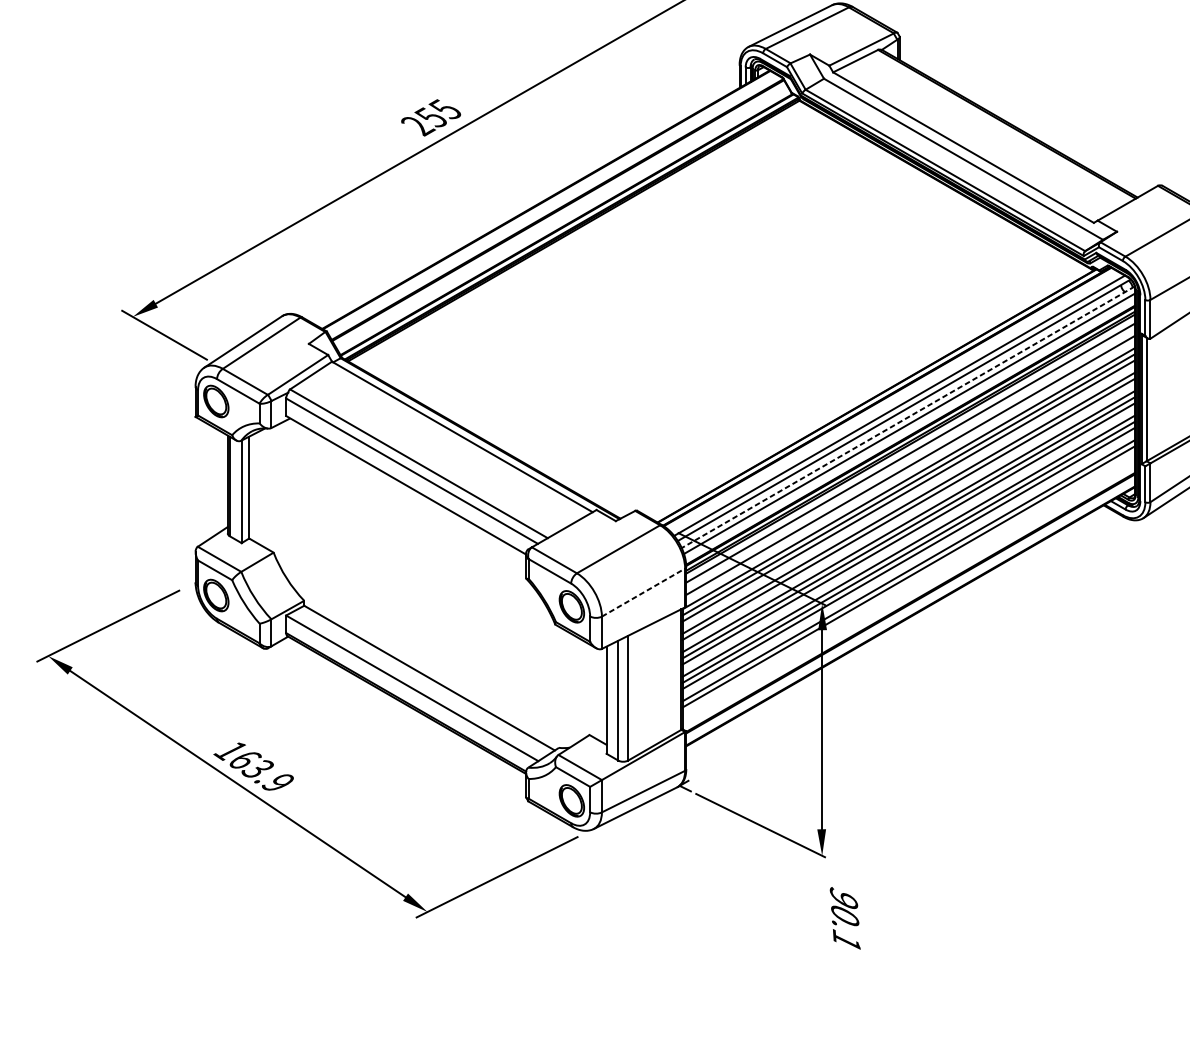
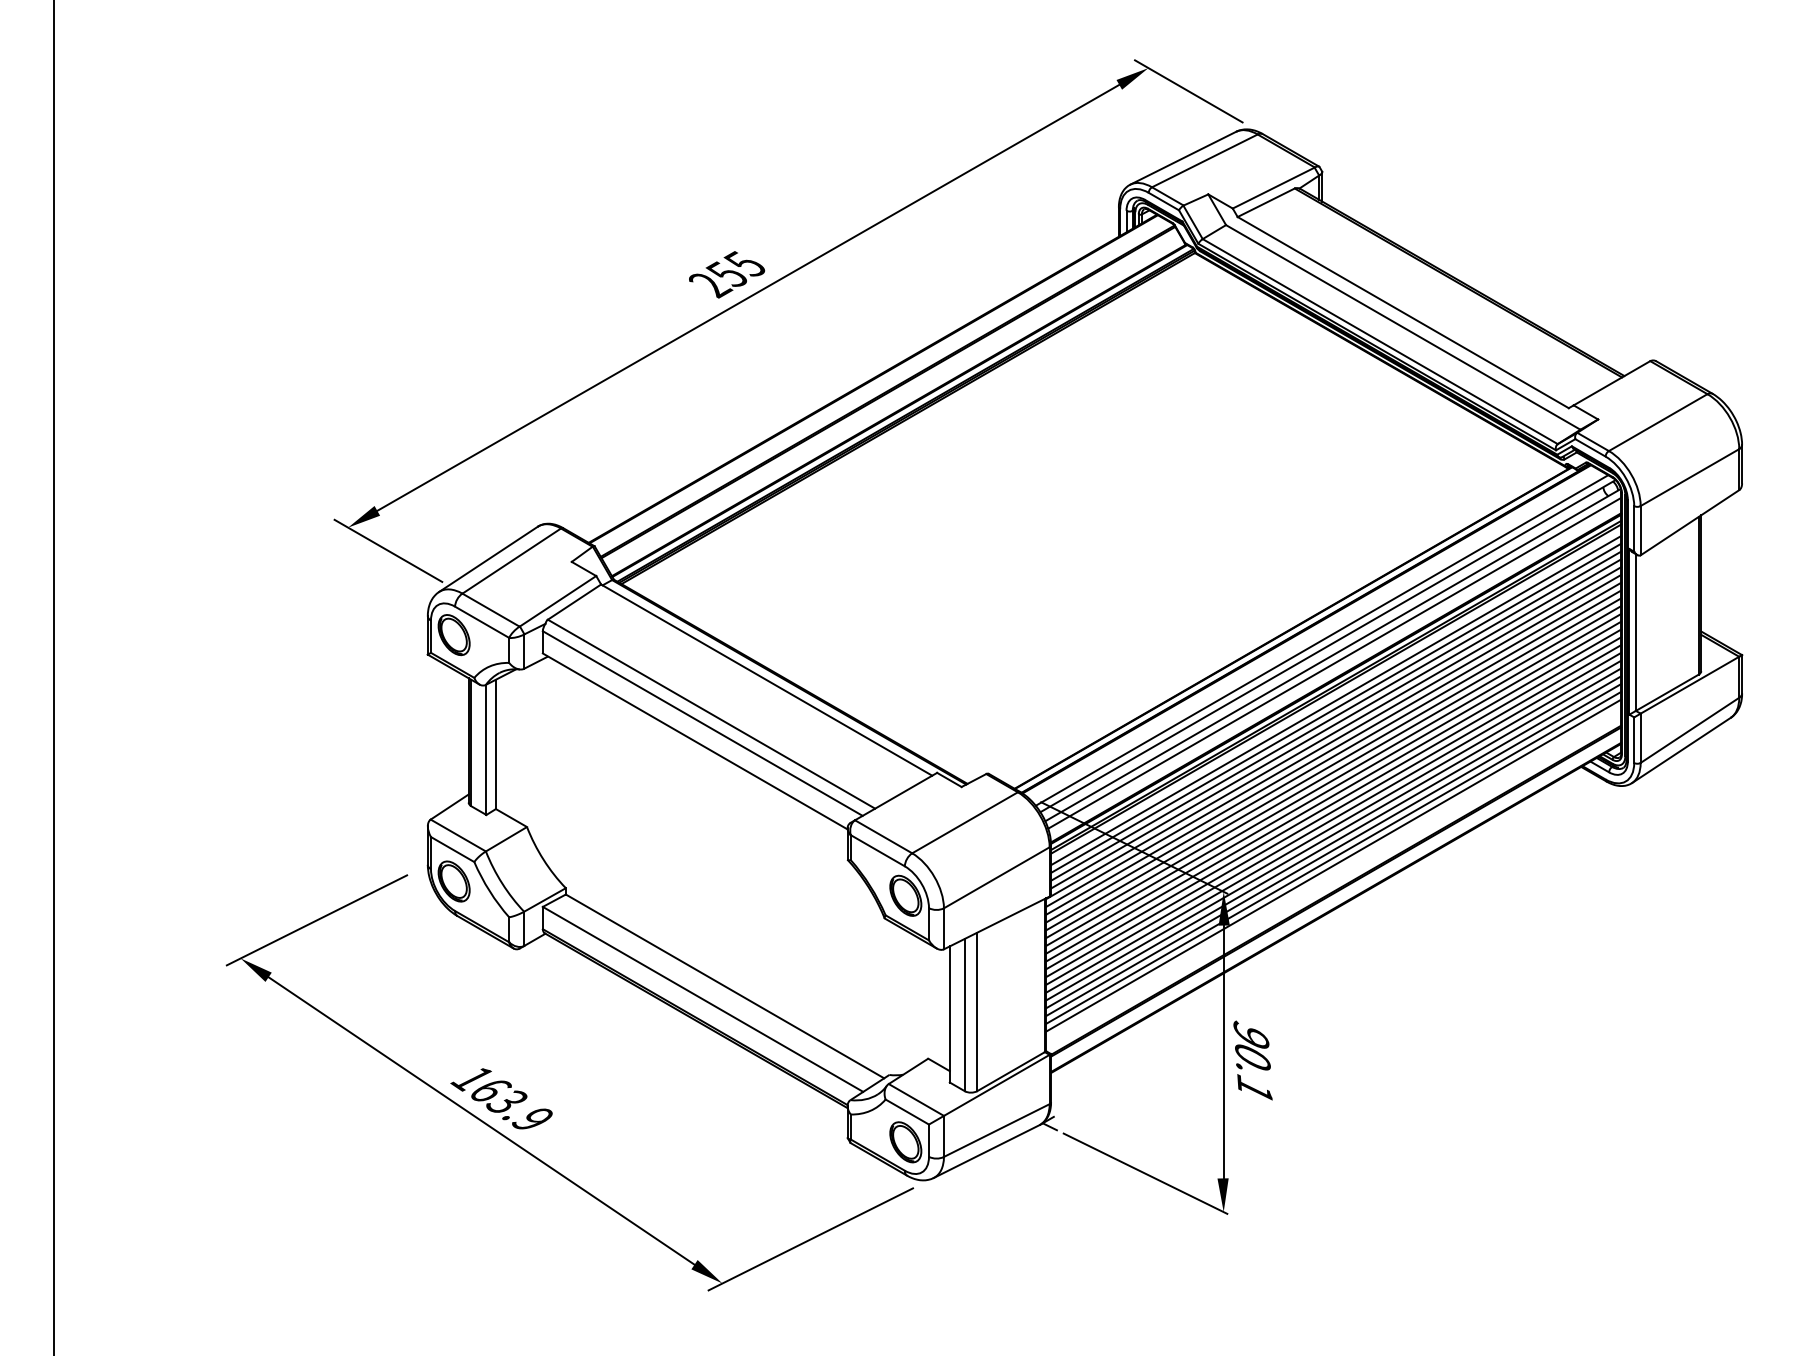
line: (907, 417) -> (1332, 655), dashed -> solid
line: (910, 458) -> (1336, 707), added
line: (910, 471) -> (1336, 723), added
line: (908, 497) -> (1333, 756), added
line: (908, 515) -> (1333, 779), added
line: (908, 540) -> (1333, 811), added
line: (908, 564) -> (1333, 842), added
line: (908, 582) -> (1333, 865), added
line: (644, 592) -> (997, 877), dashed -> solid
text: (844, 918) -> (1252, 1060), moved

